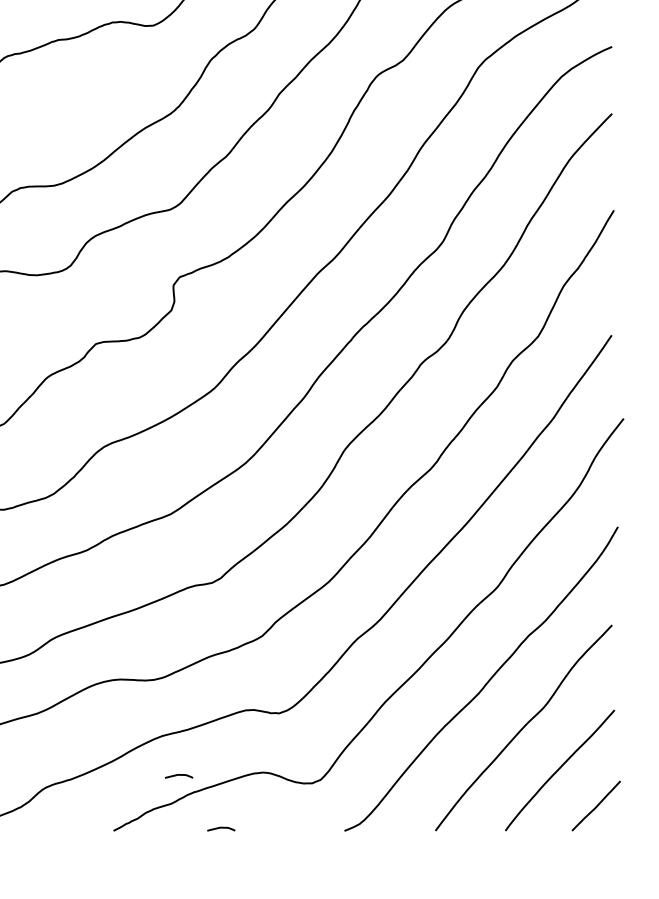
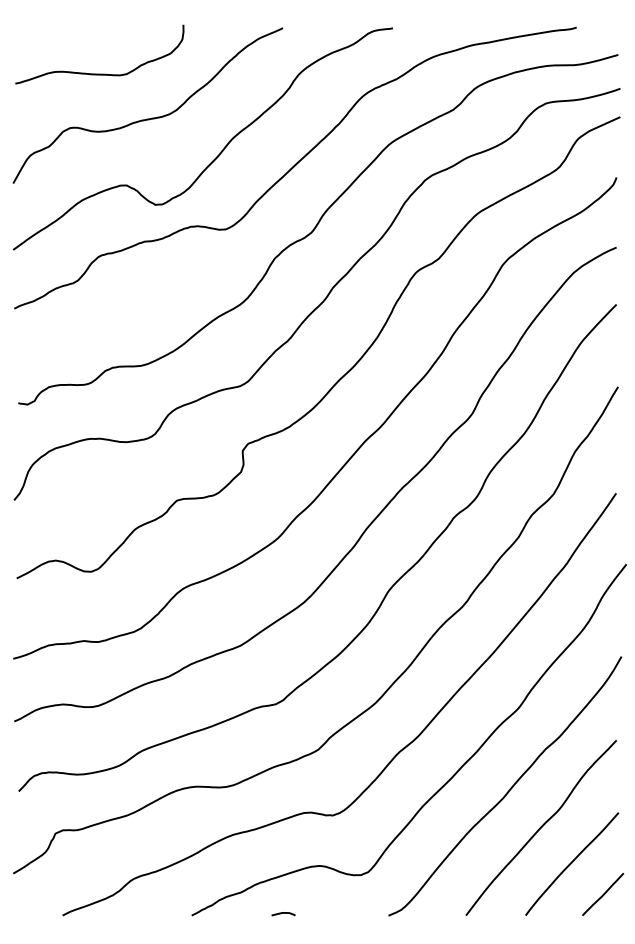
curve: (179, 775) -> (247, 868), removed

